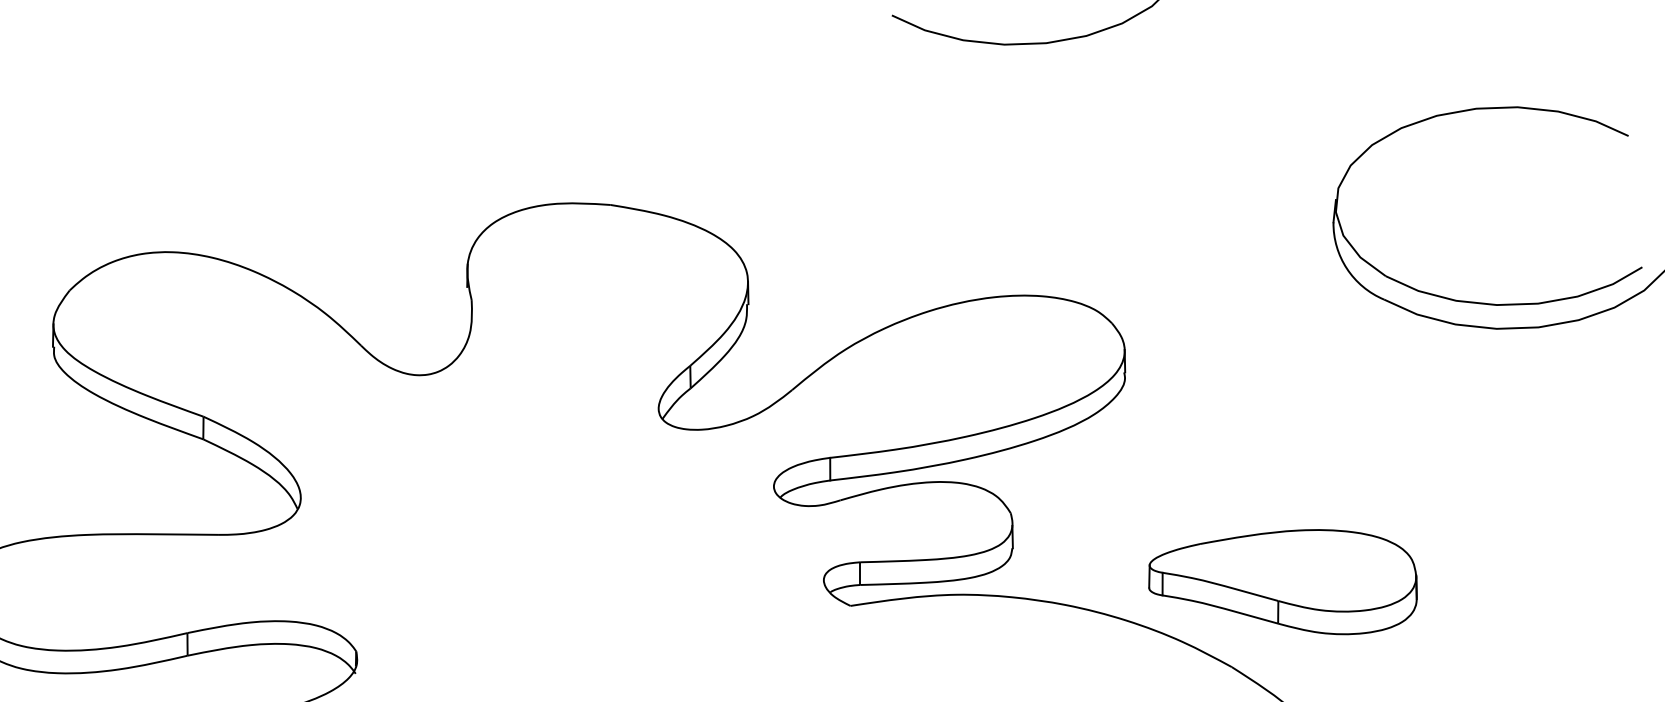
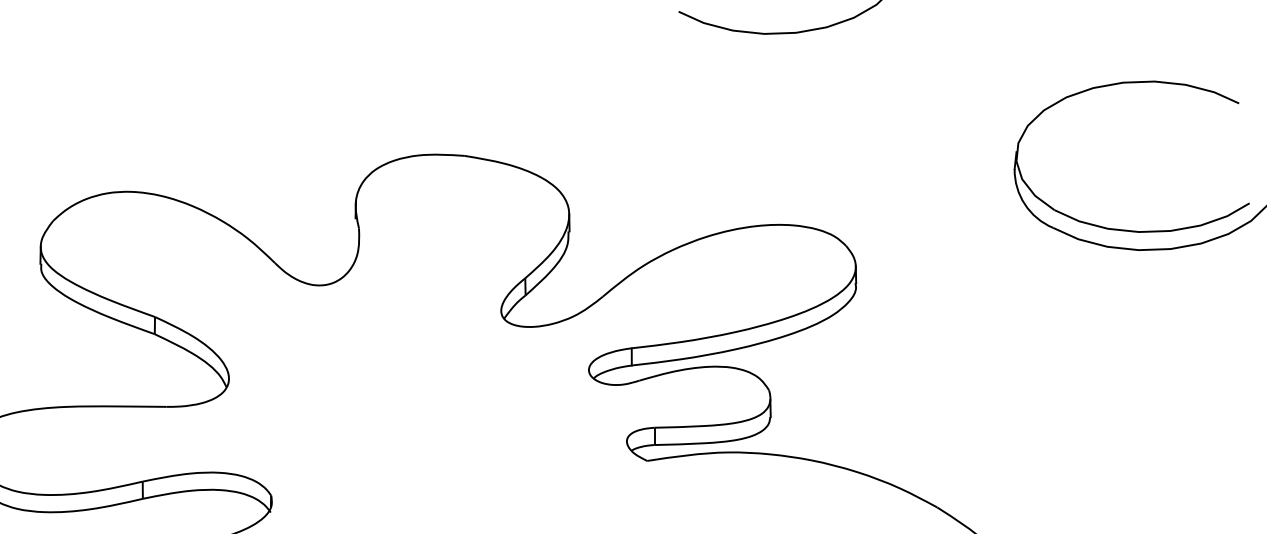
part: (1282, 581) -> (975, 442), removed

